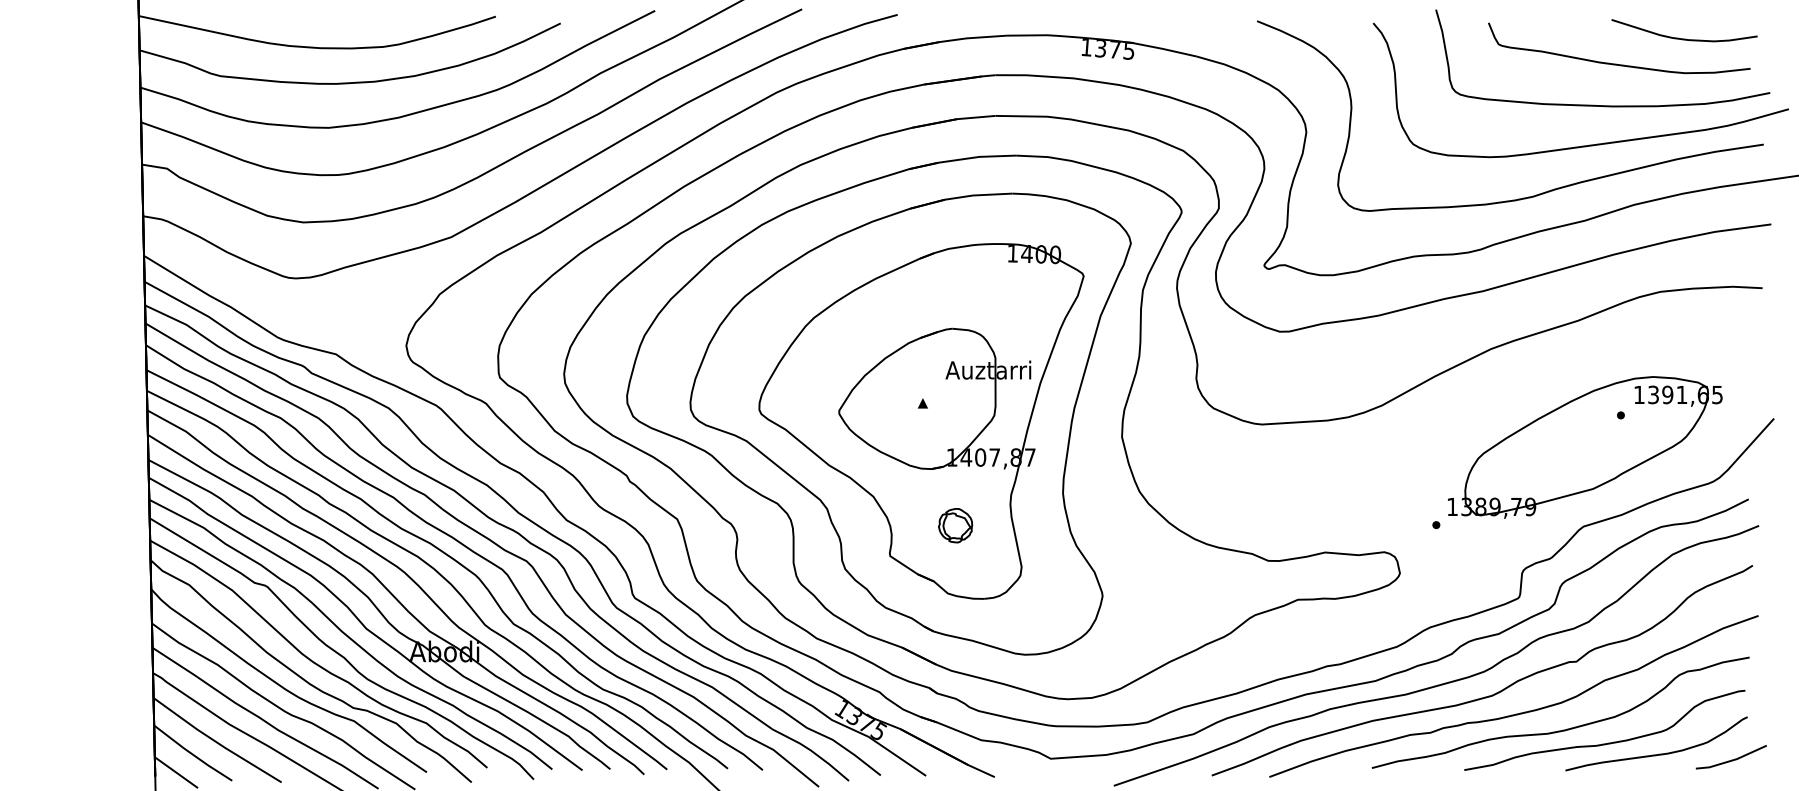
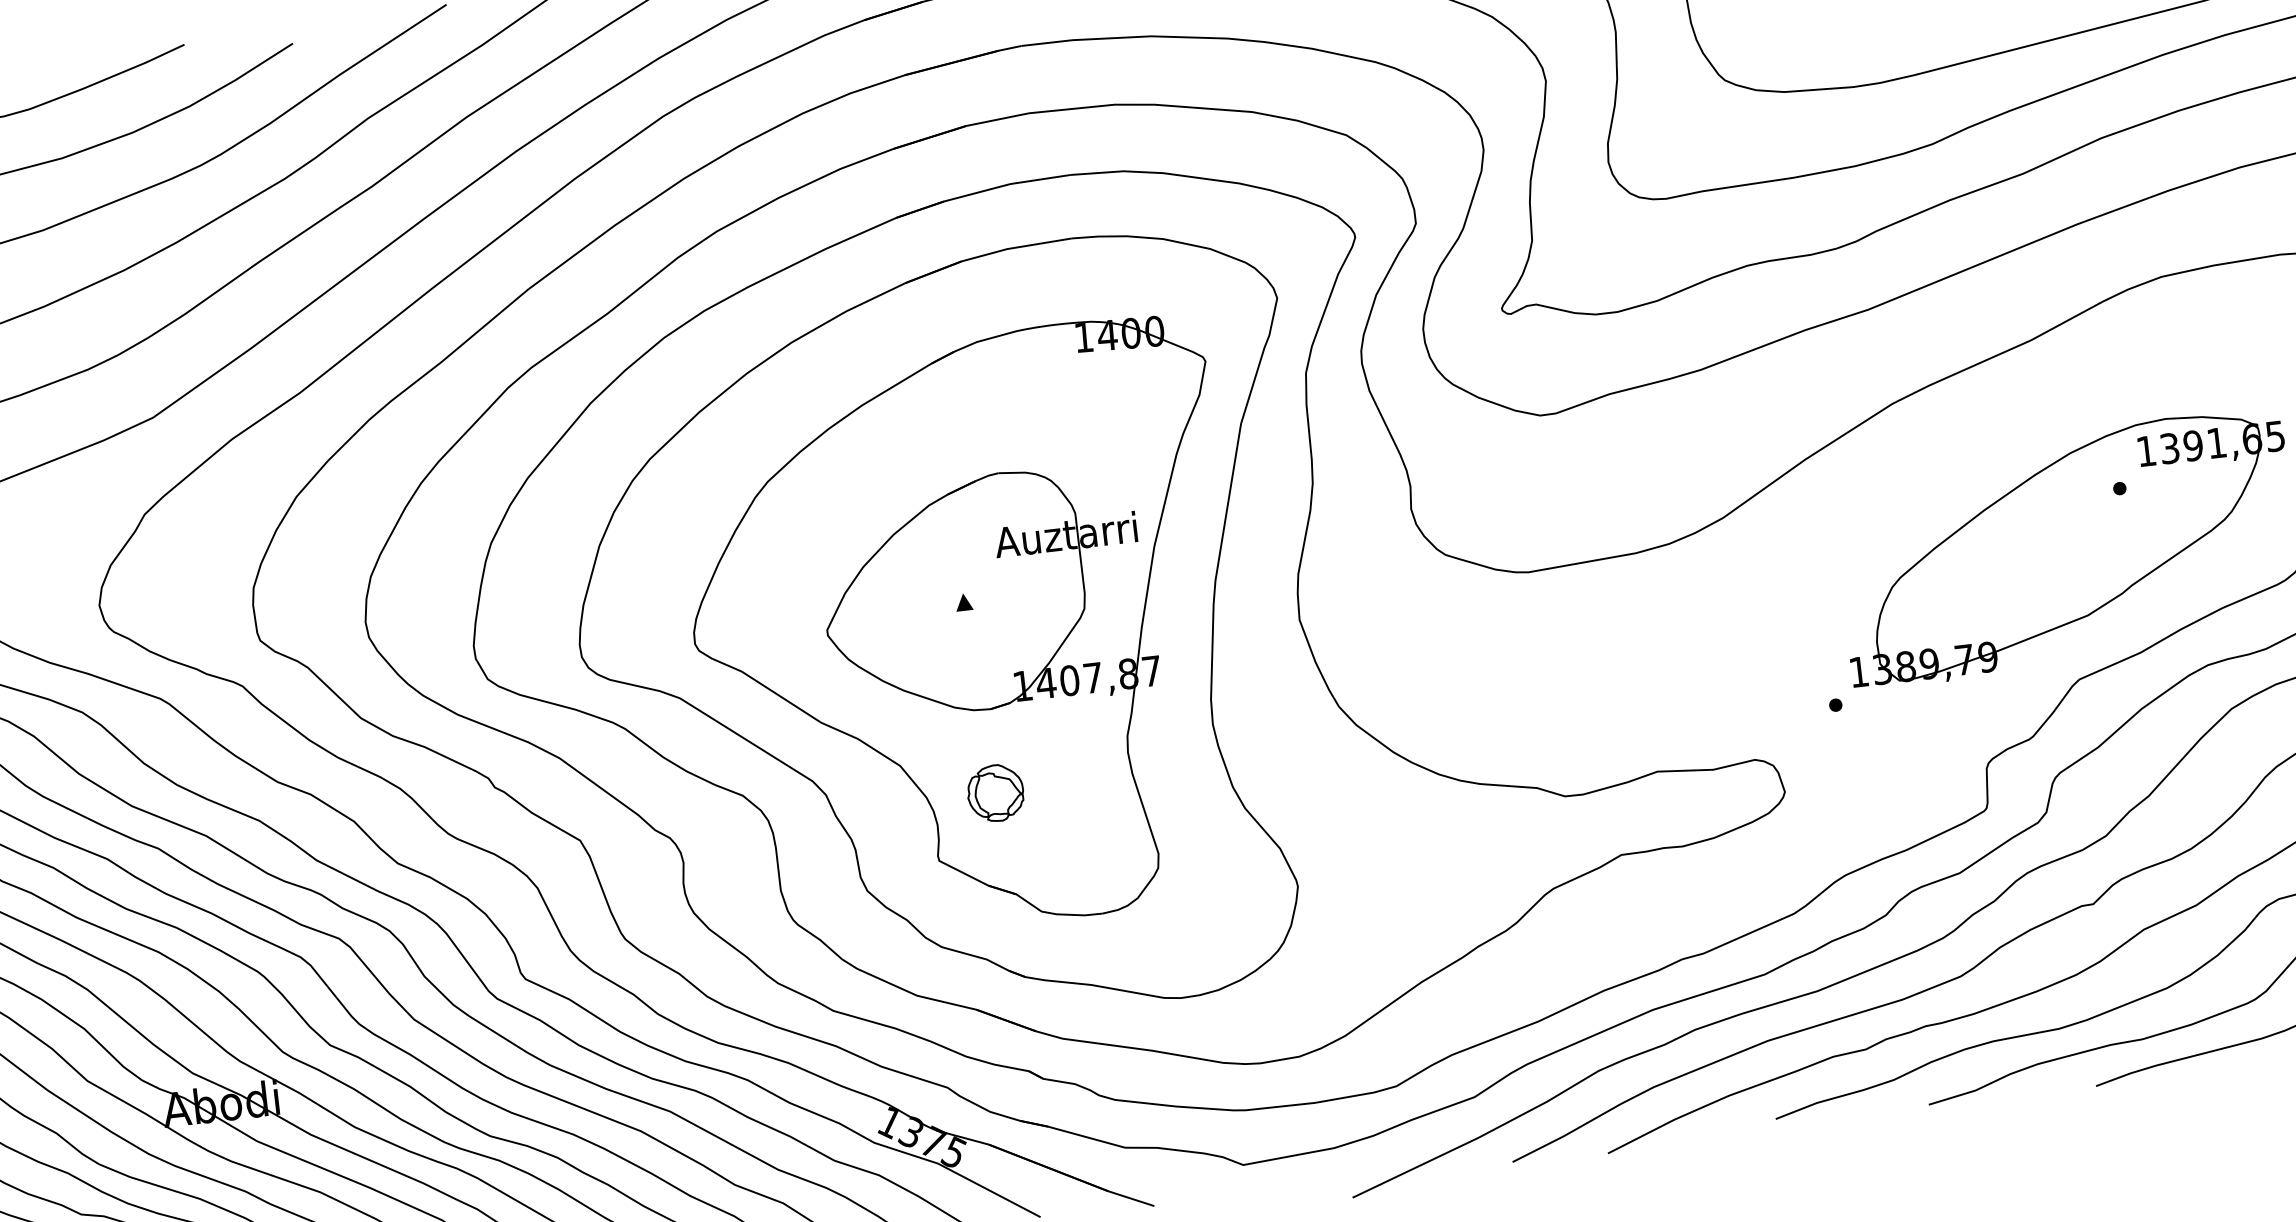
part: (955, 525) -> (995, 793), moved

